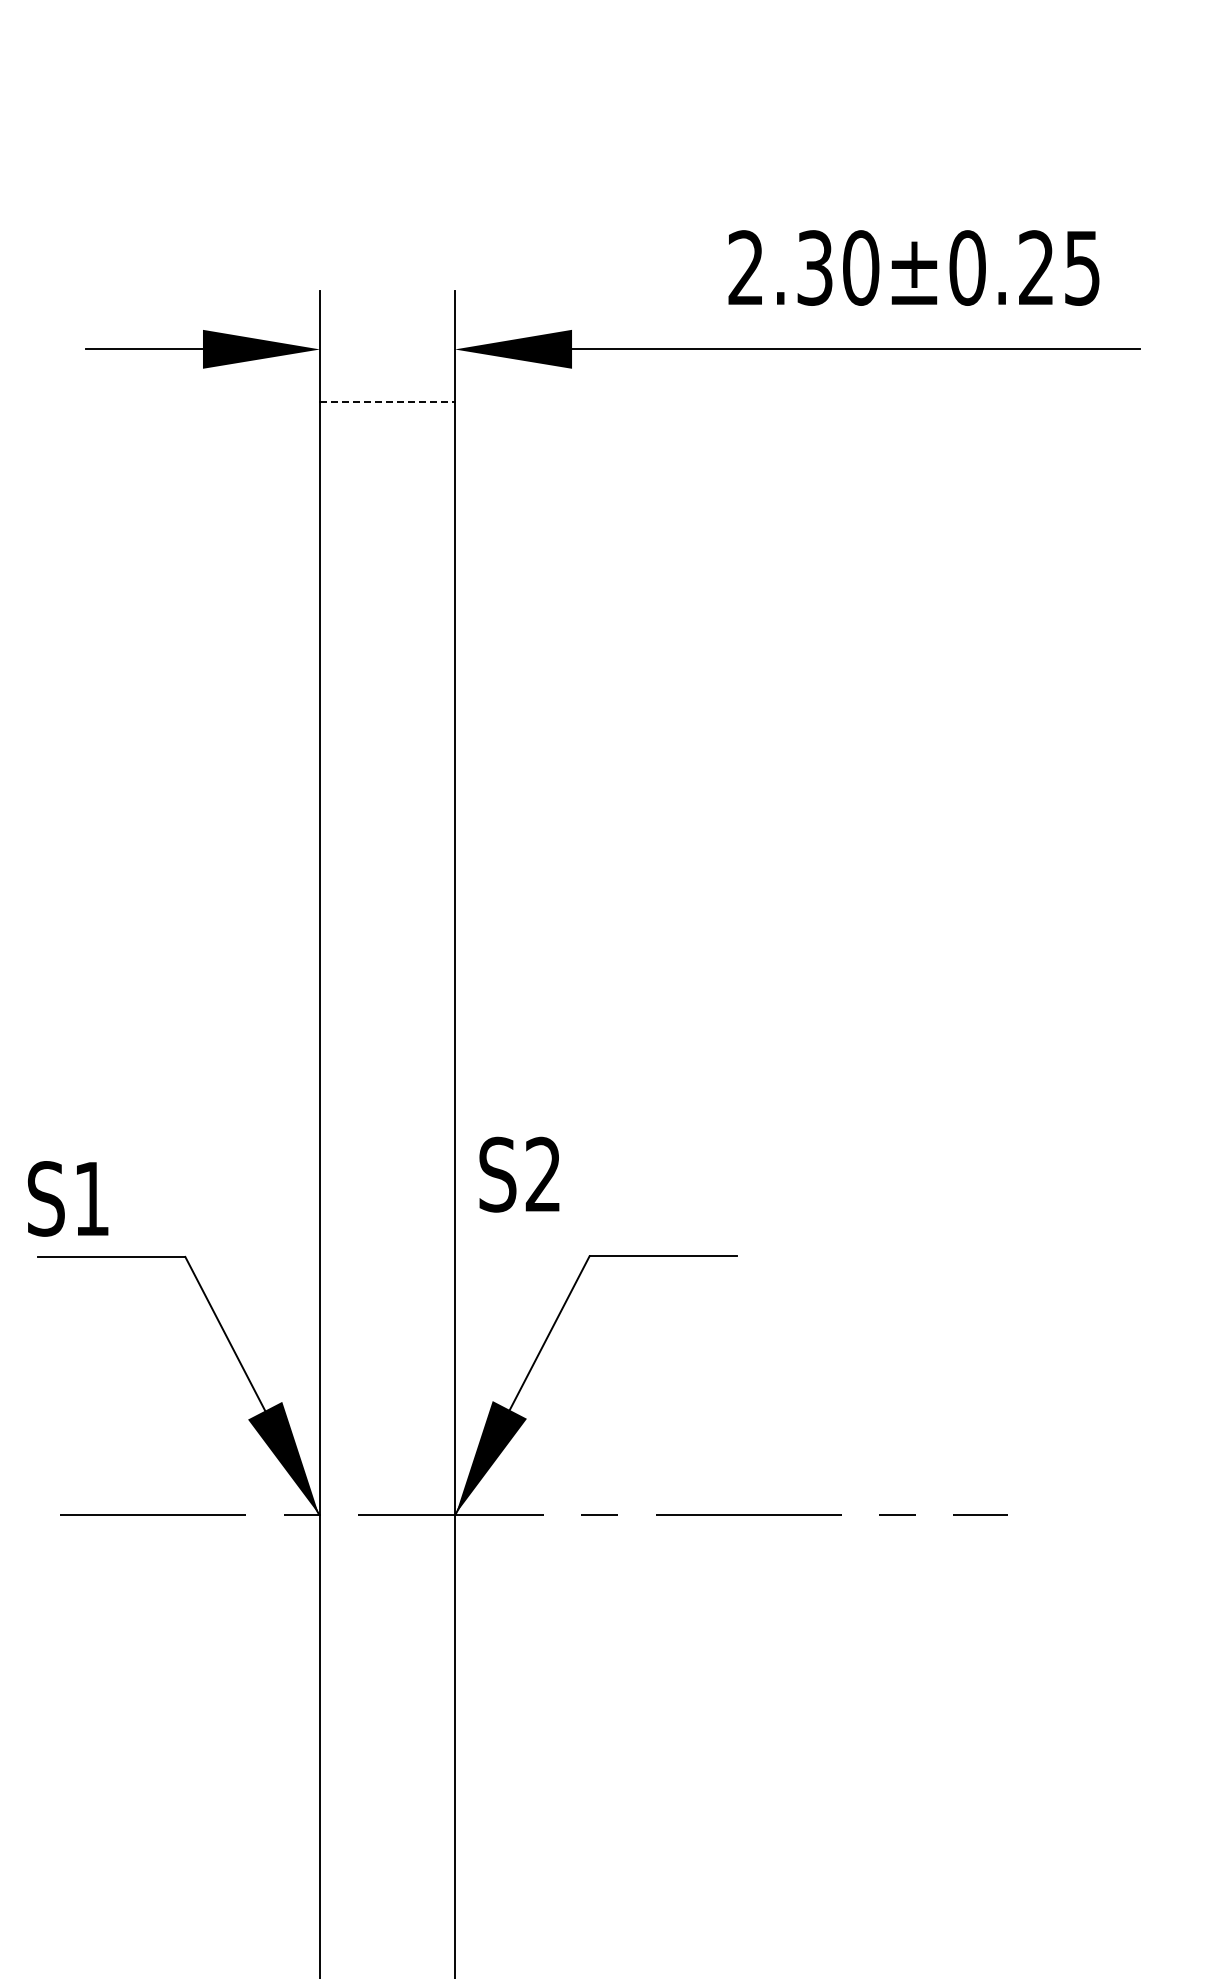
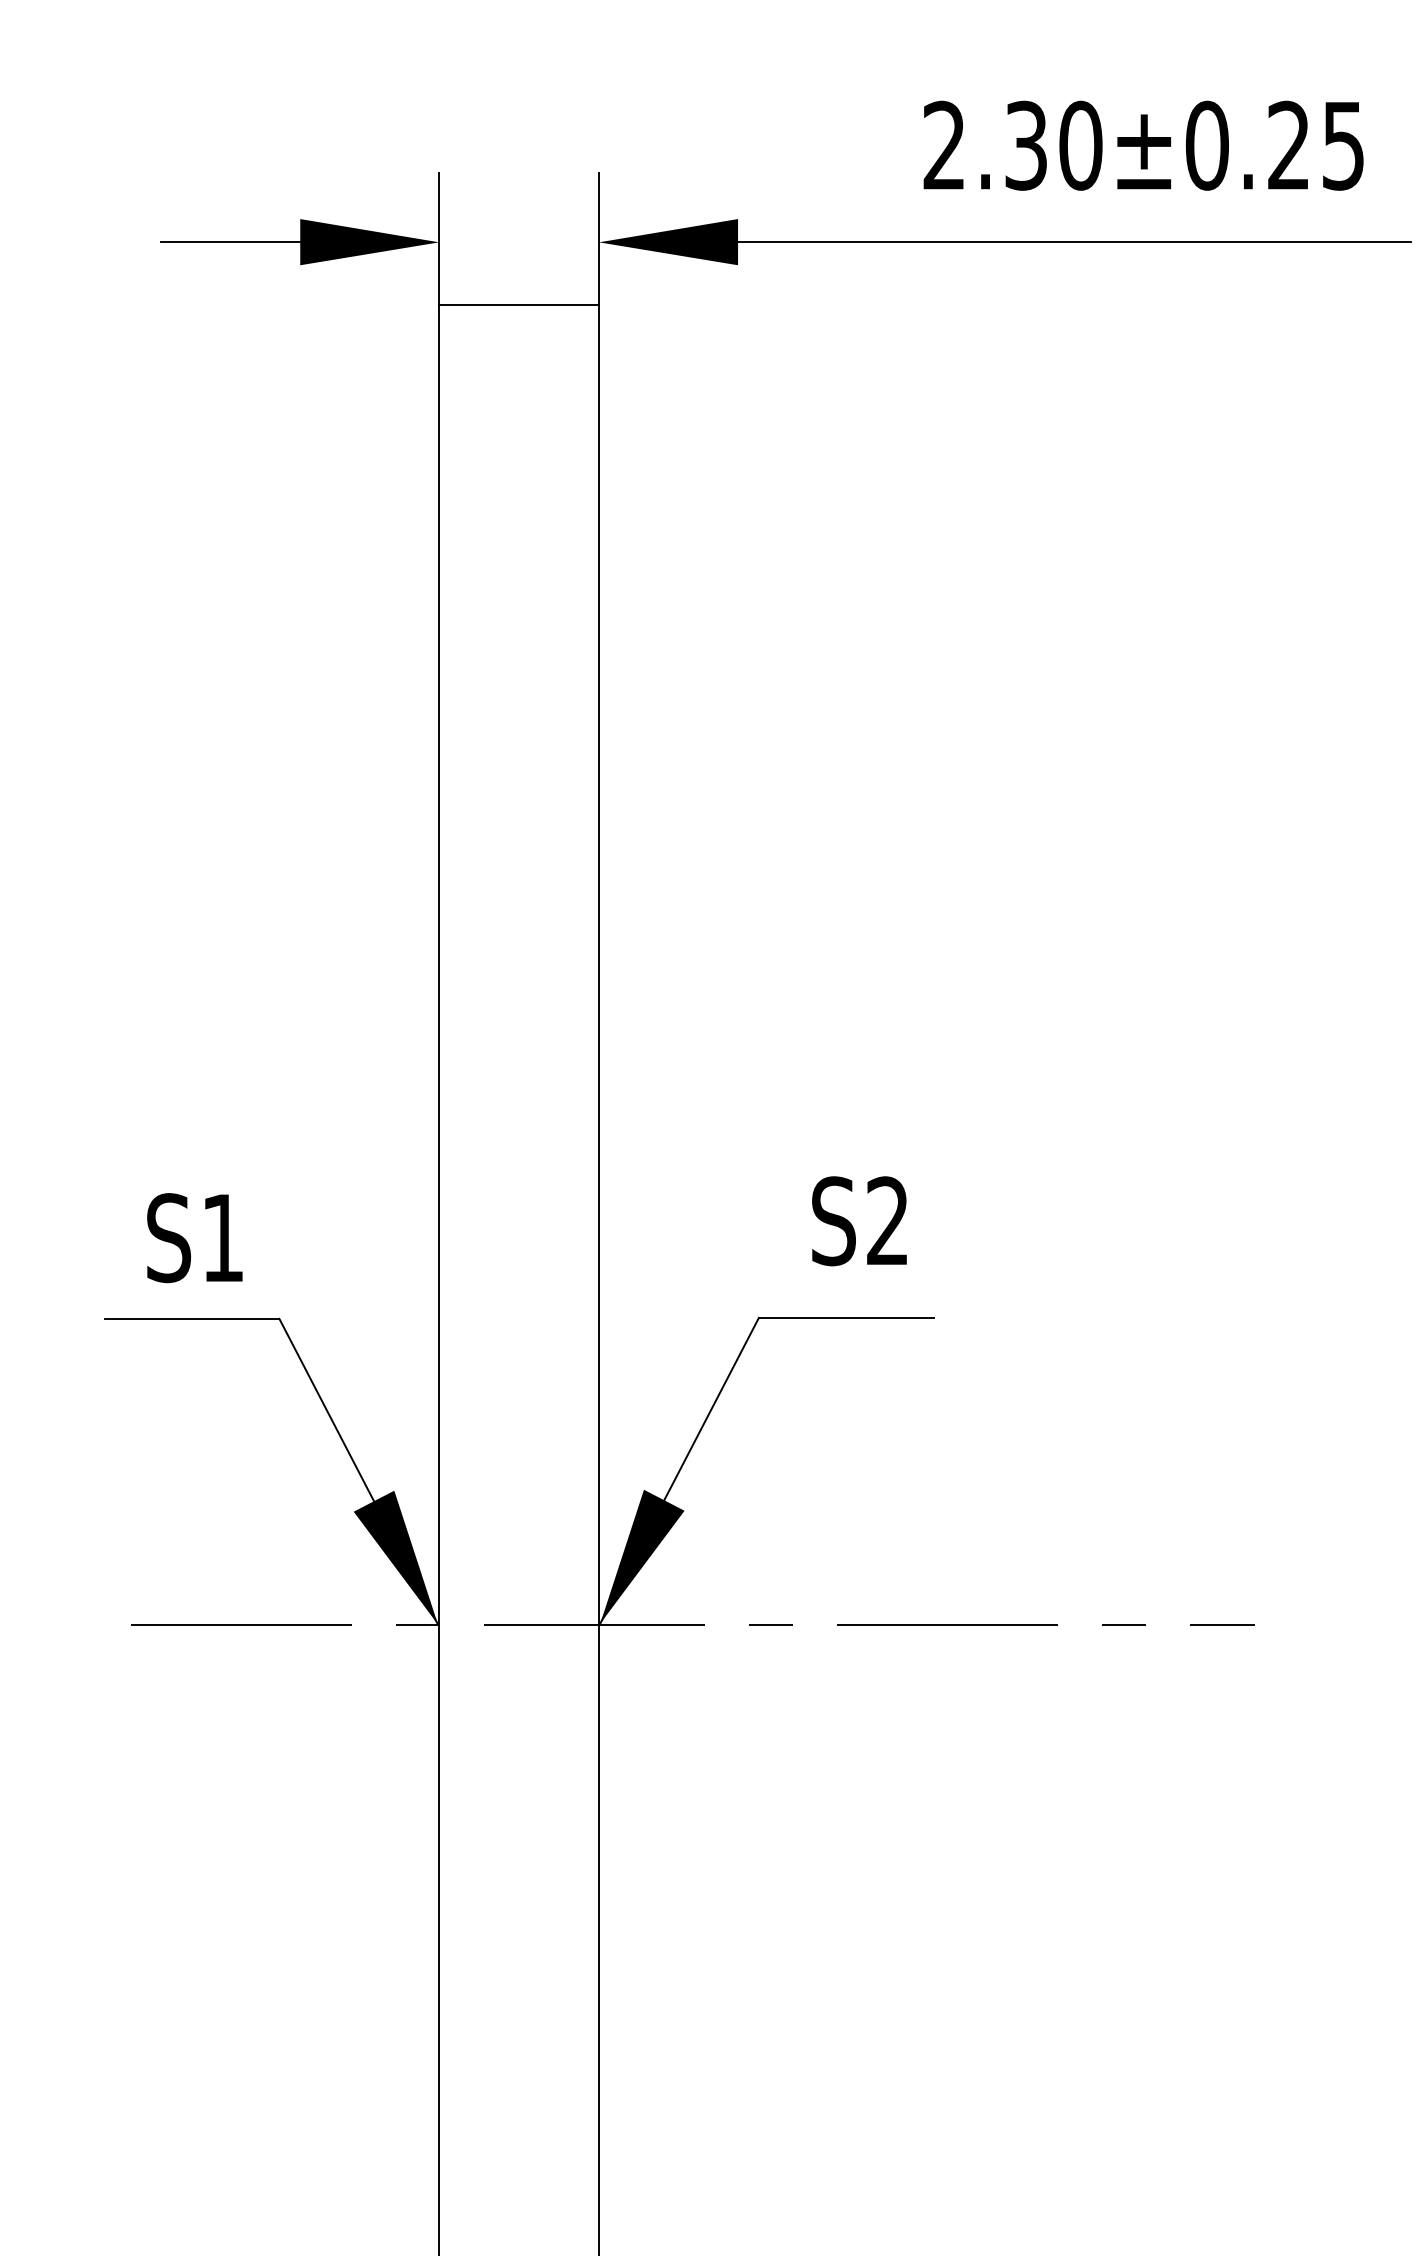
line: (387, 402) -> (519, 305), dashed -> solid
text: (519, 1174) -> (859, 1220), moved
text: (68, 1198) -> (195, 1237), moved

